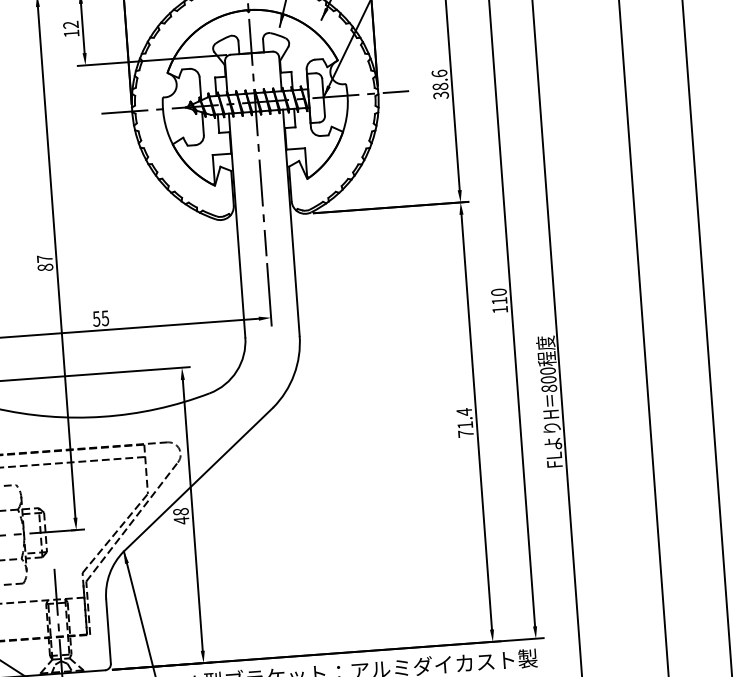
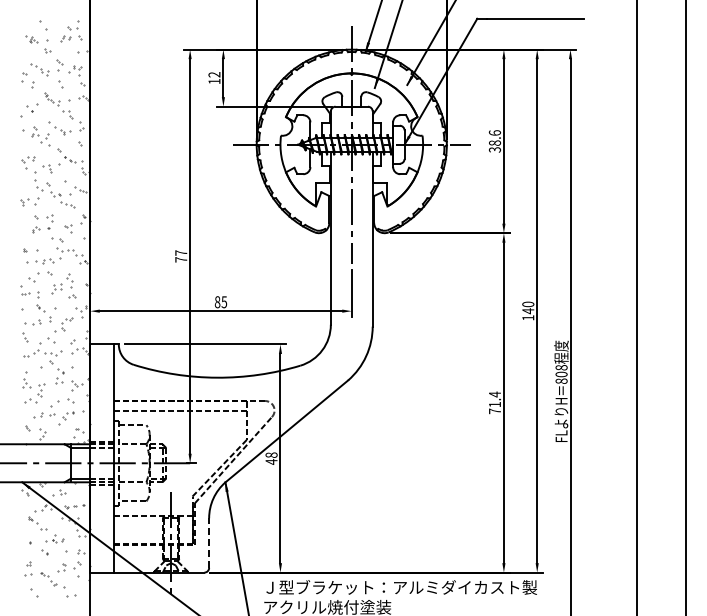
text: (45, 267) -> (181, 259), 87 -> 77
text: (499, 301) -> (528, 311), 110 -> 140
text: (96, 319) -> (217, 302), 55 -> 85
text: (547, 370) -> (561, 367), 800 -> 808
line: (109, 632) -> (209, 543), solid -> dashed

